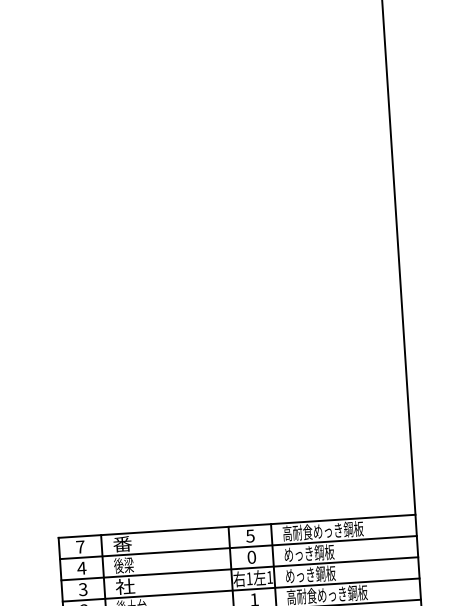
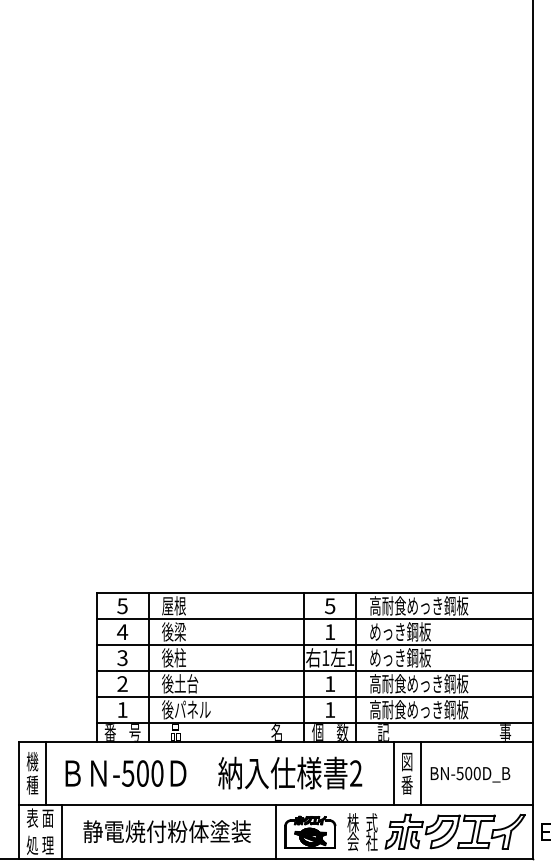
text: (122, 543) -> (173, 605), 番 -> 屋根
text: (80, 547) -> (122, 606), 7 -> 5
text: (252, 557) -> (330, 632), 0 -> 1
text: (124, 586) -> (173, 657), 社 -> 後柱

